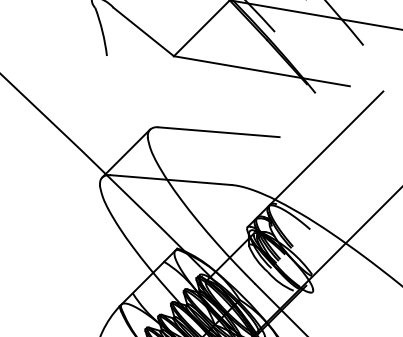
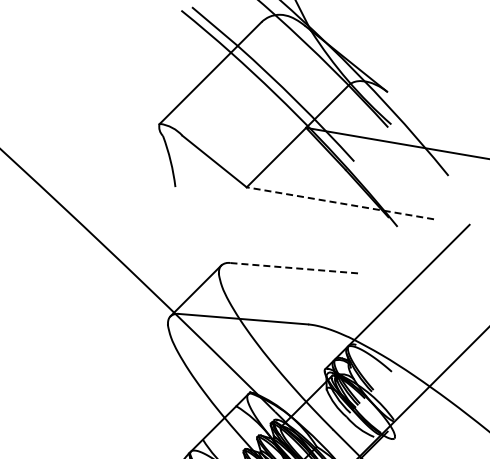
line: (262, 71) -> (340, 203), solid -> dashed
line: (218, 132) -> (294, 268), solid -> dashed

